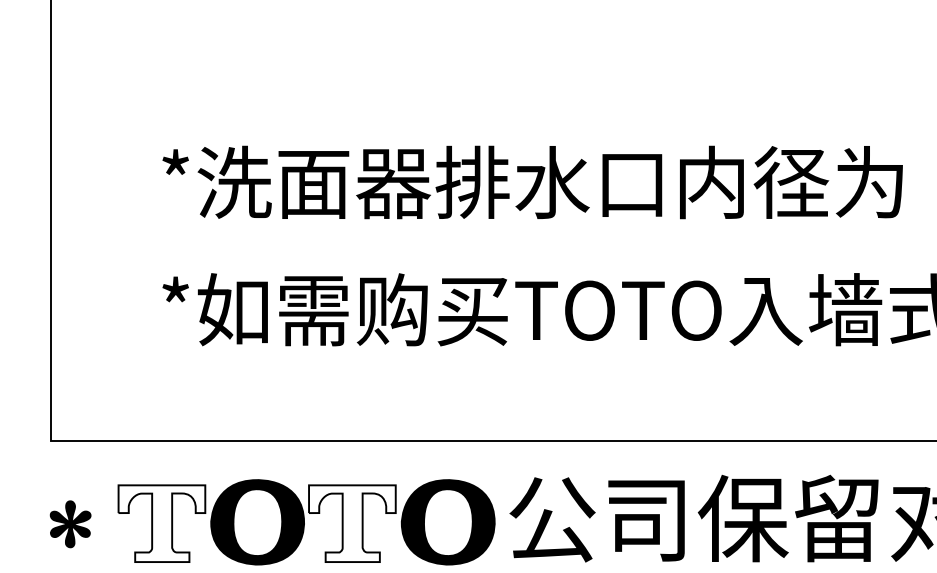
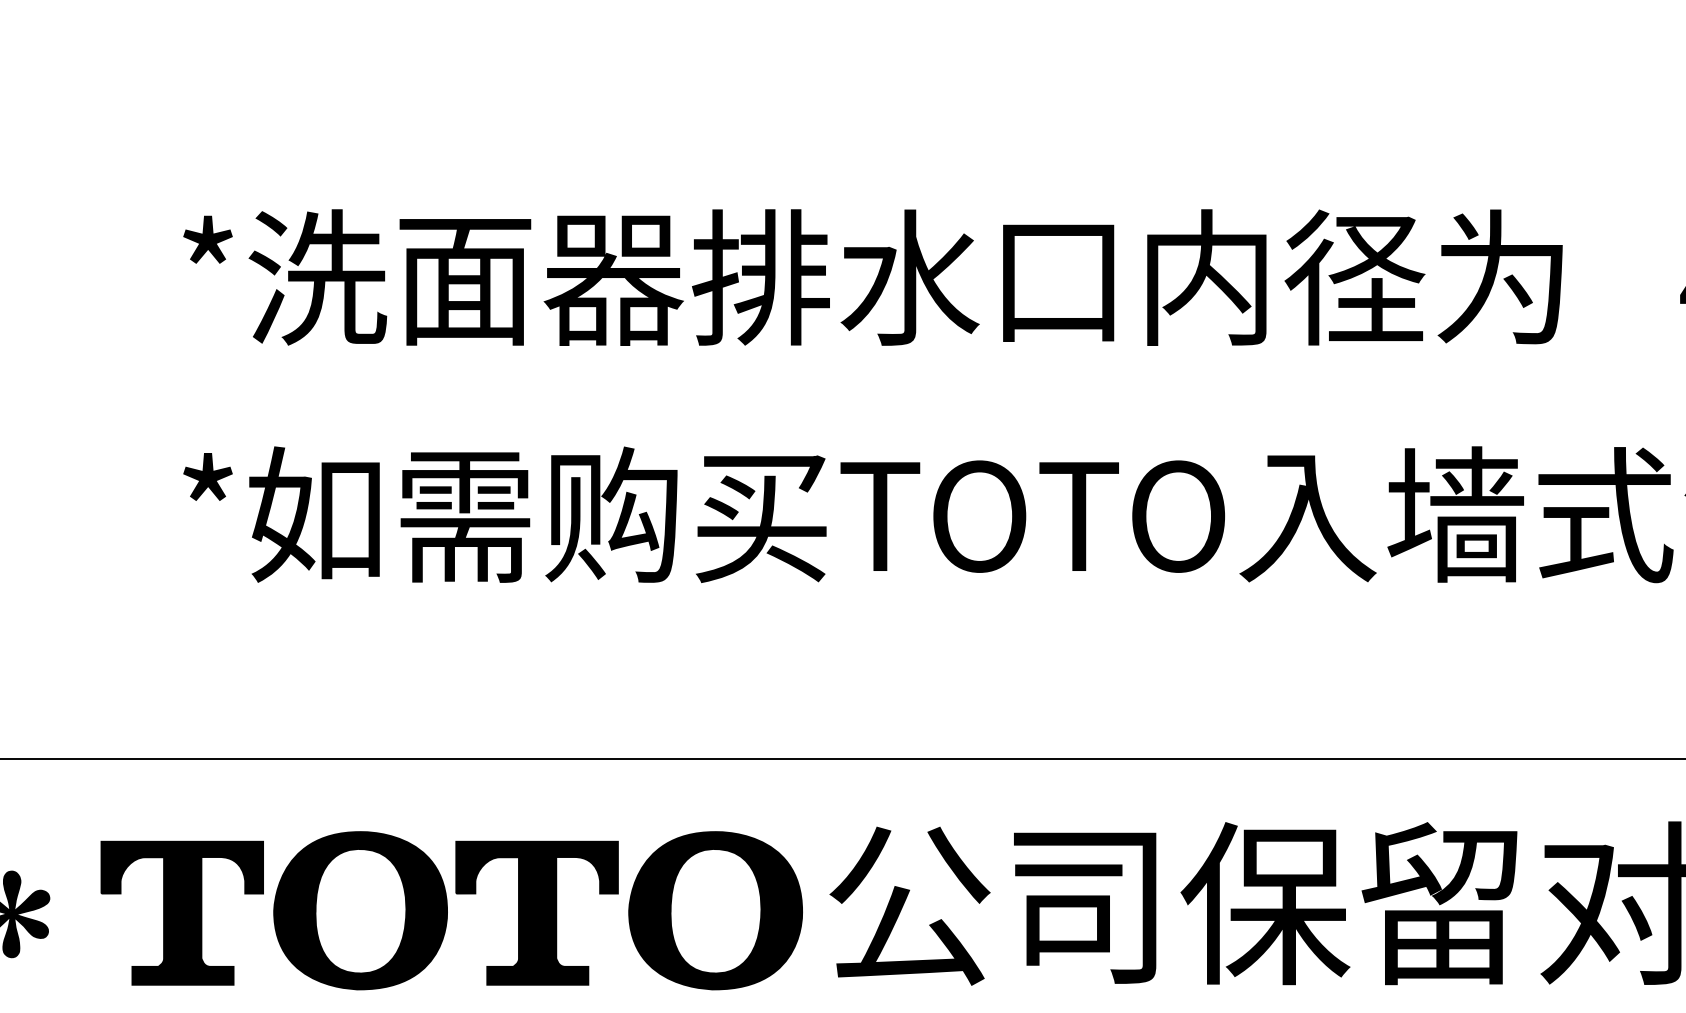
fill: (161, 523) -> (181, 912), added
fill: (352, 523) -> (537, 912), added

